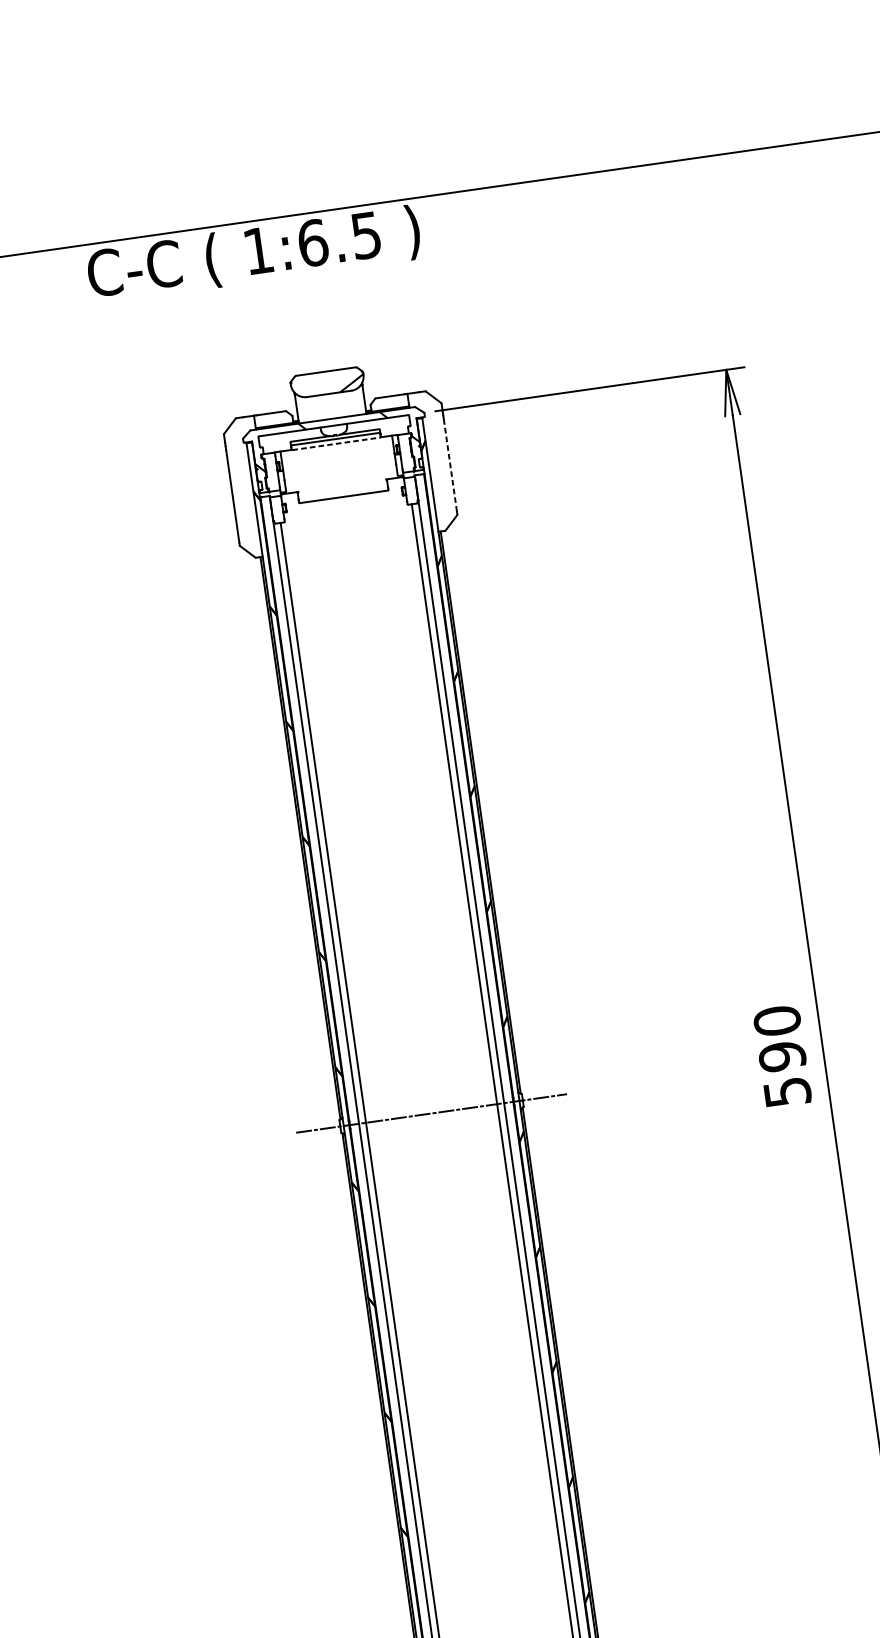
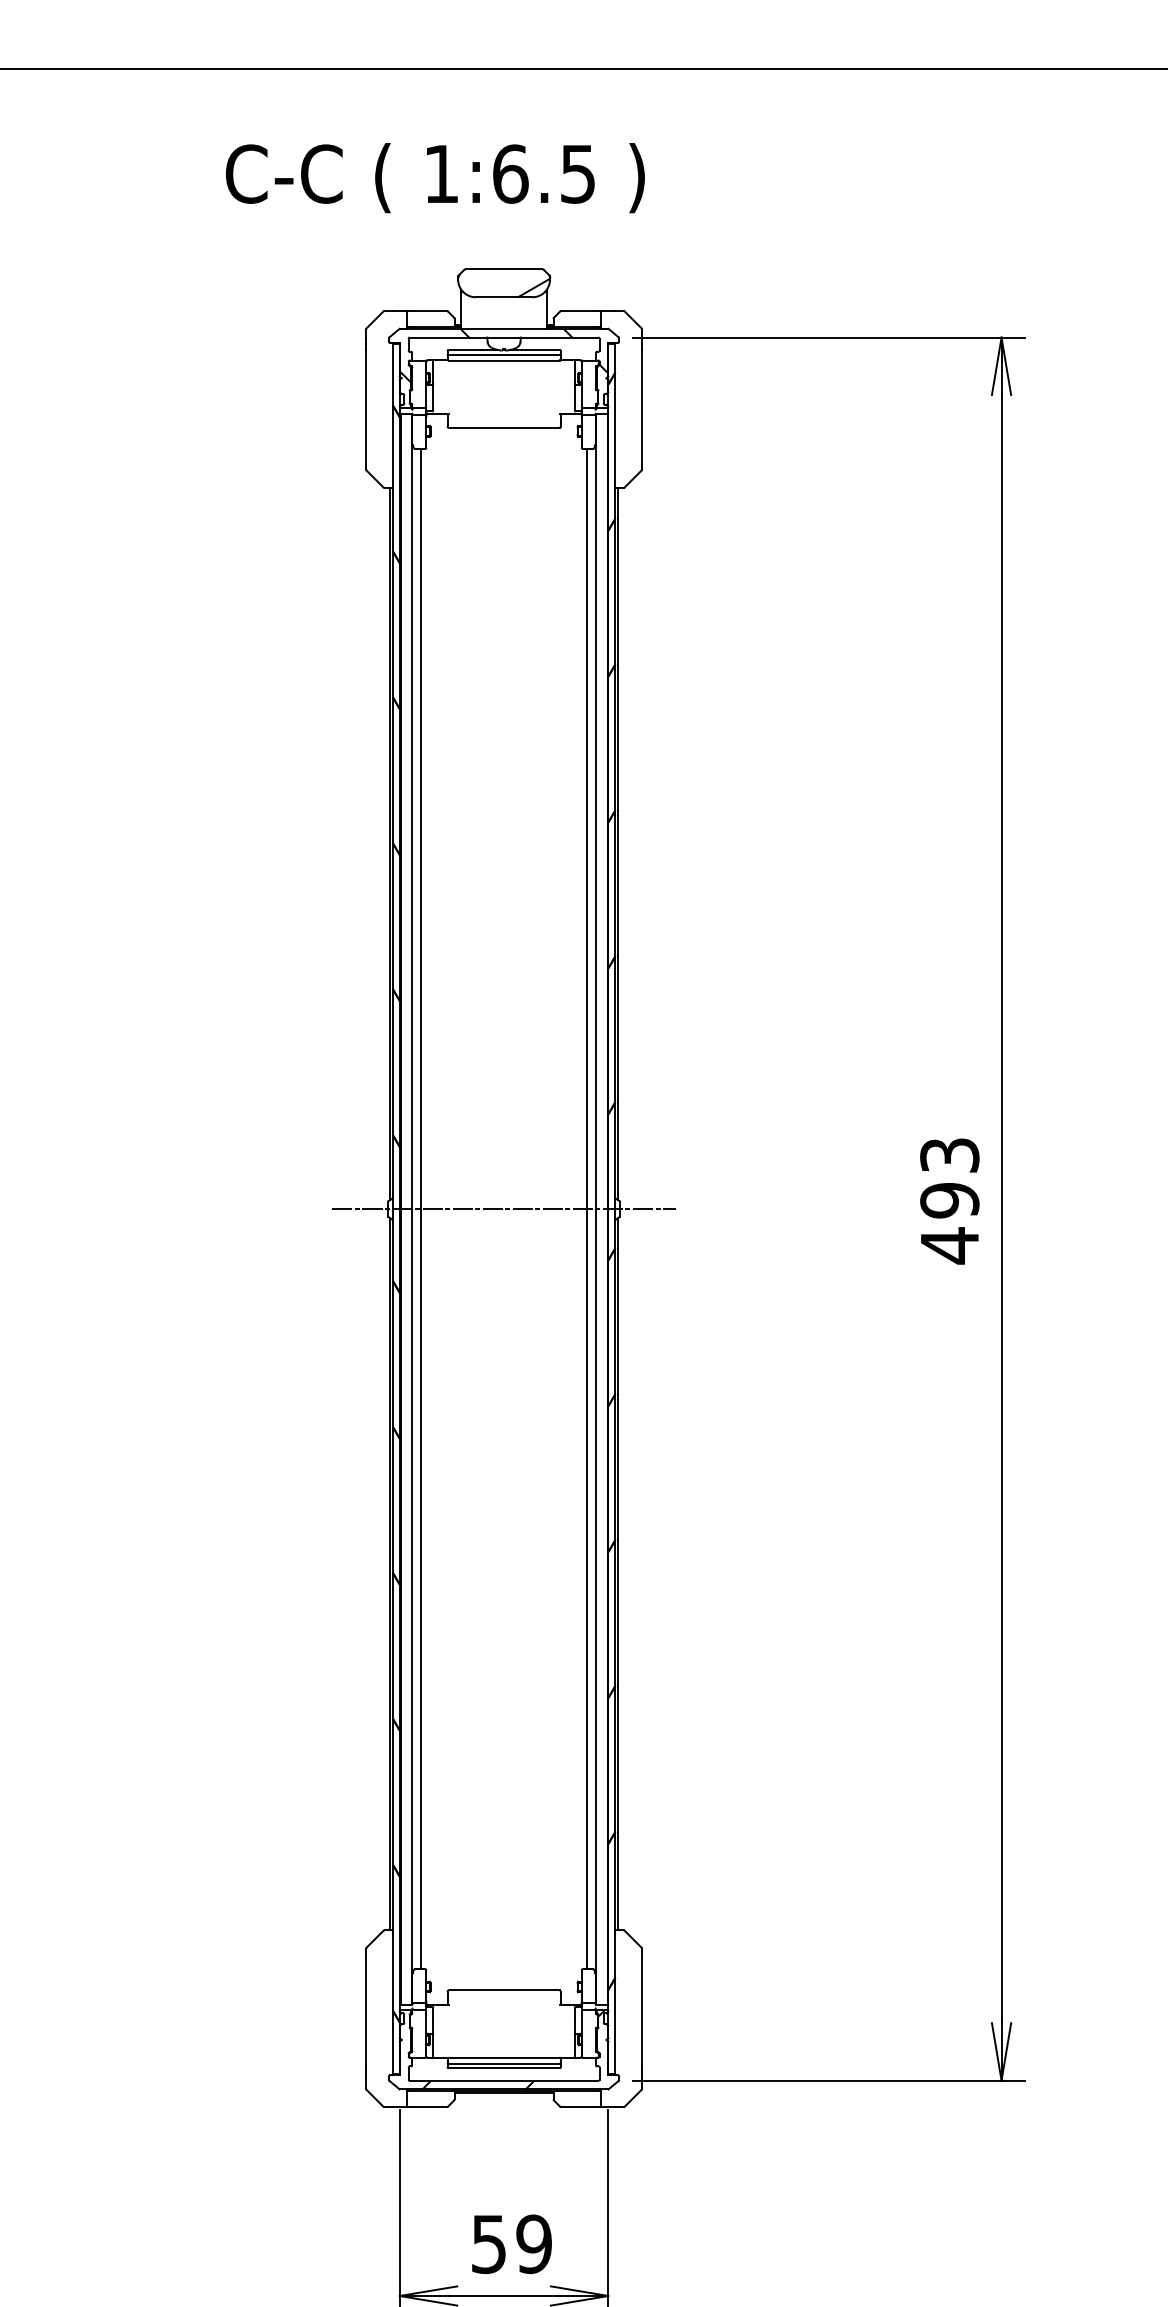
text: (254, 255) -> (435, 178), moved
line: (336, 443) -> (504, 360), dashed -> solid
line: (450, 465) -> (641, 407), dashed -> solid
text: (782, 1056) -> (949, 1200), 590 -> 493

